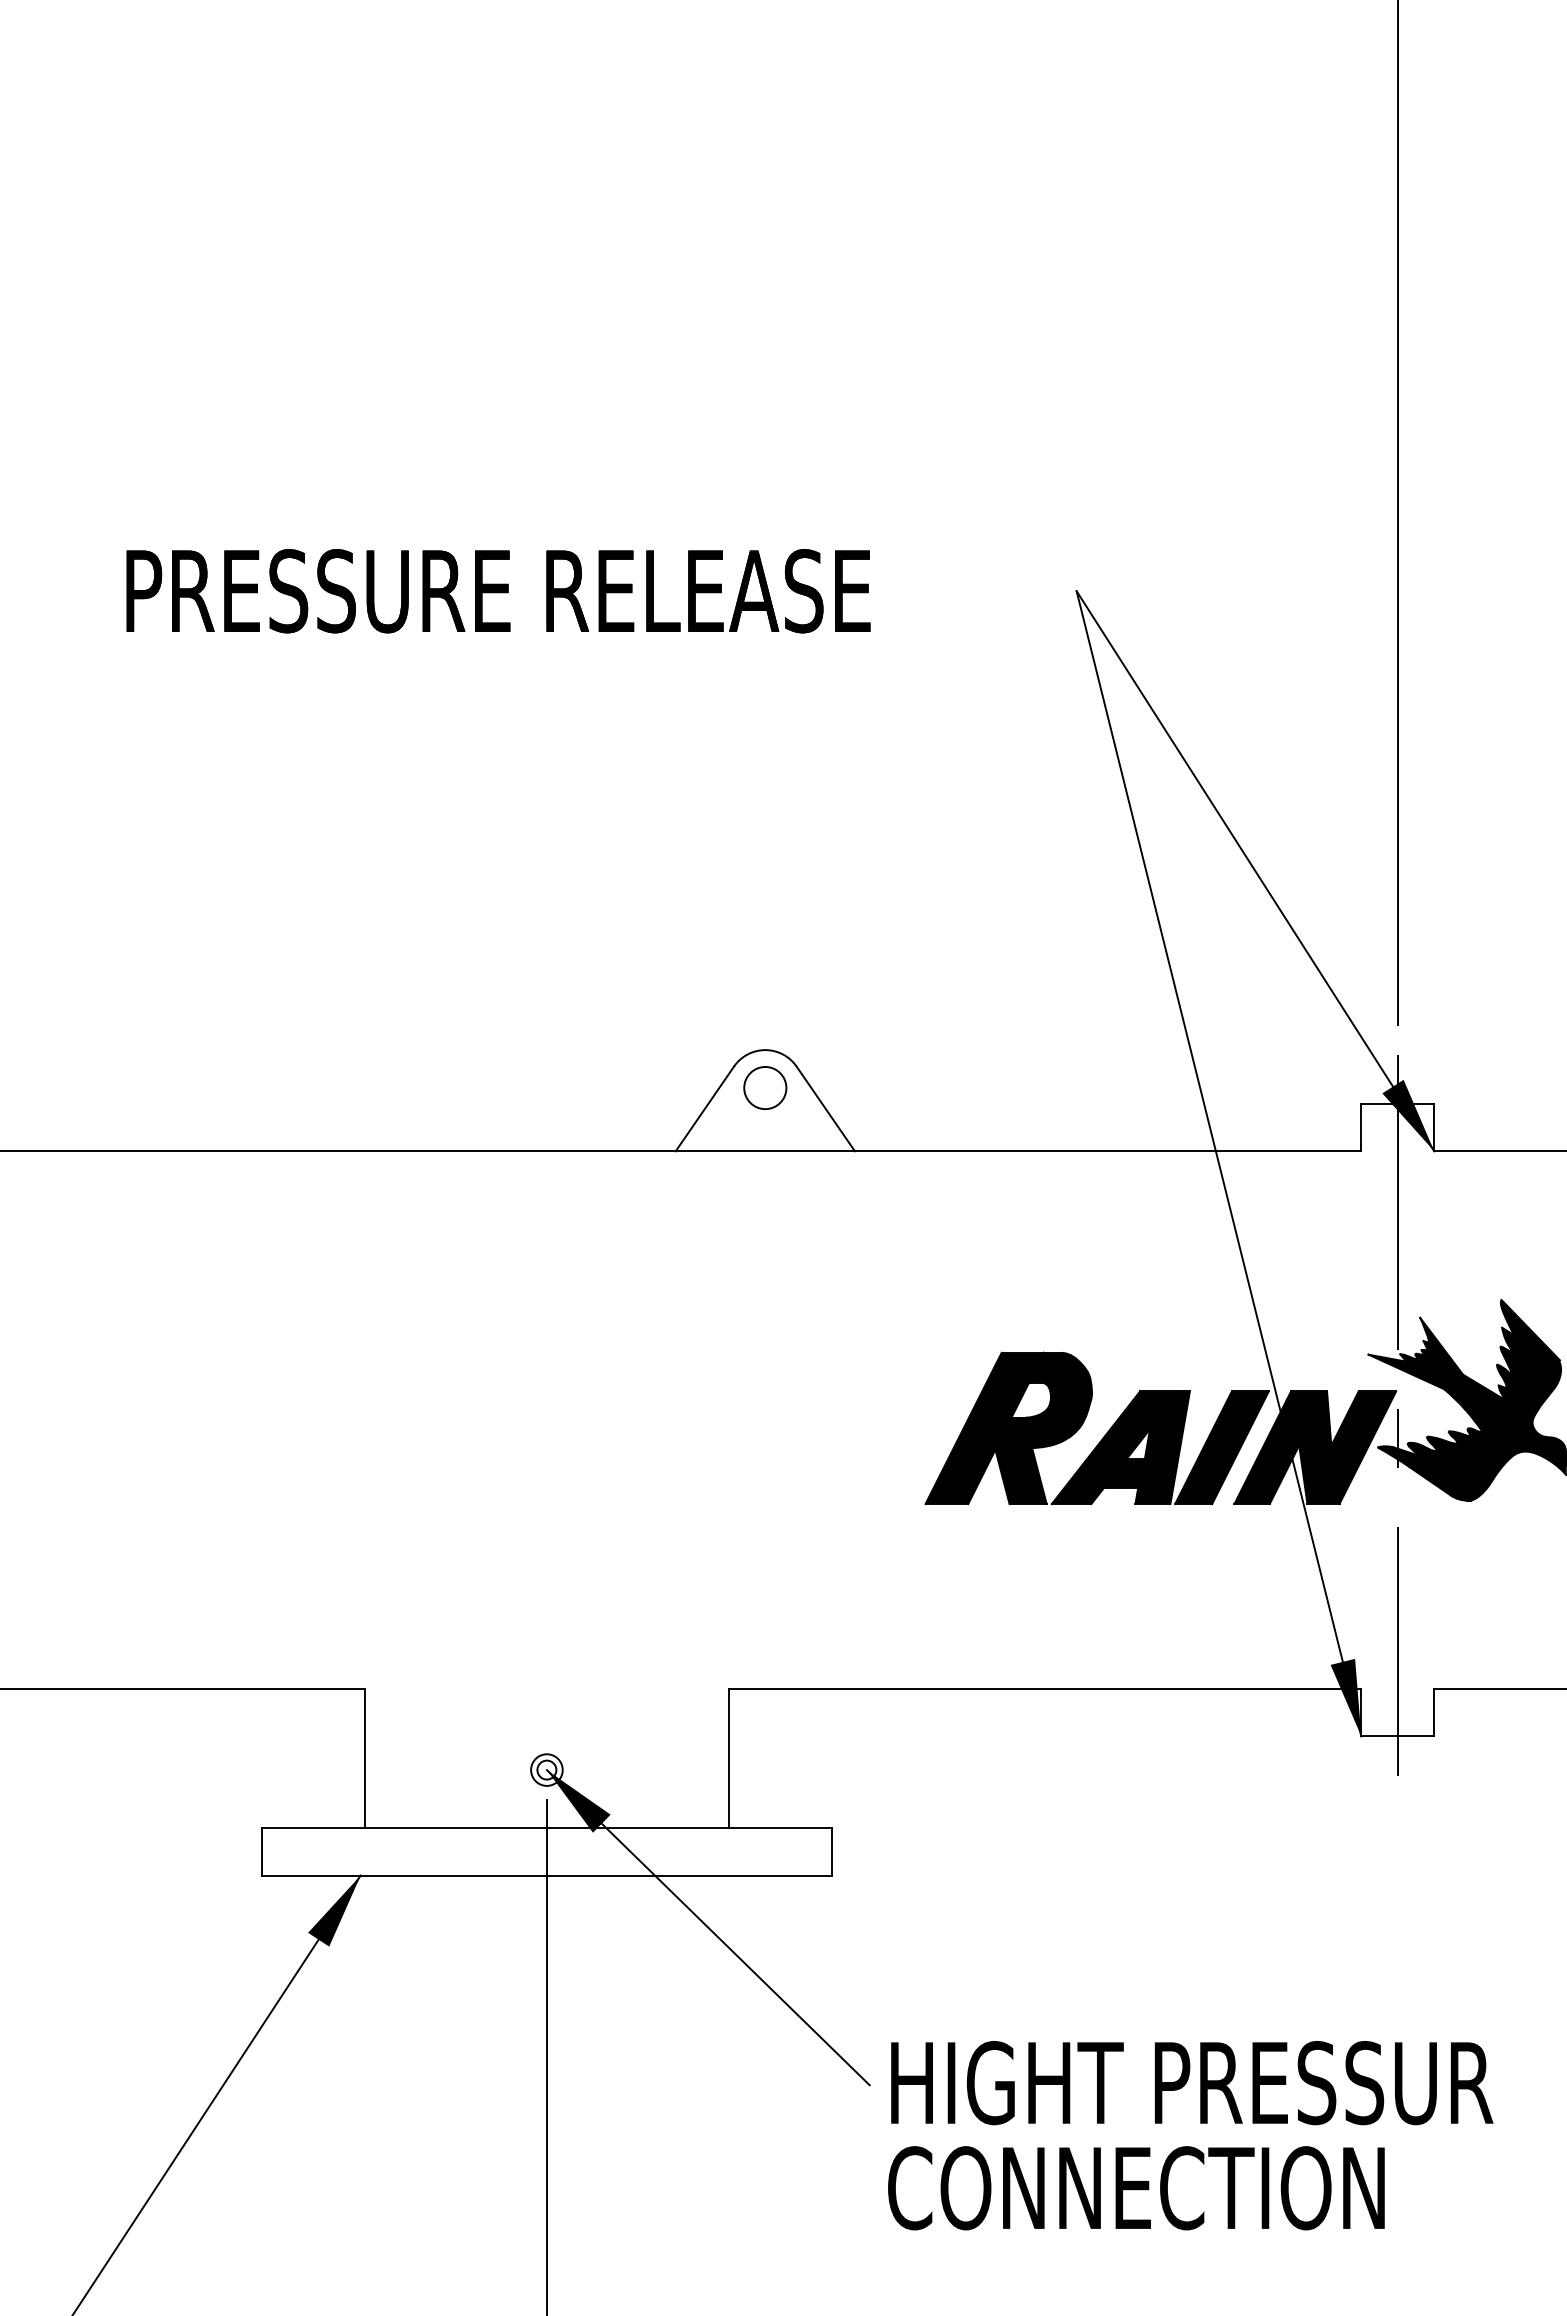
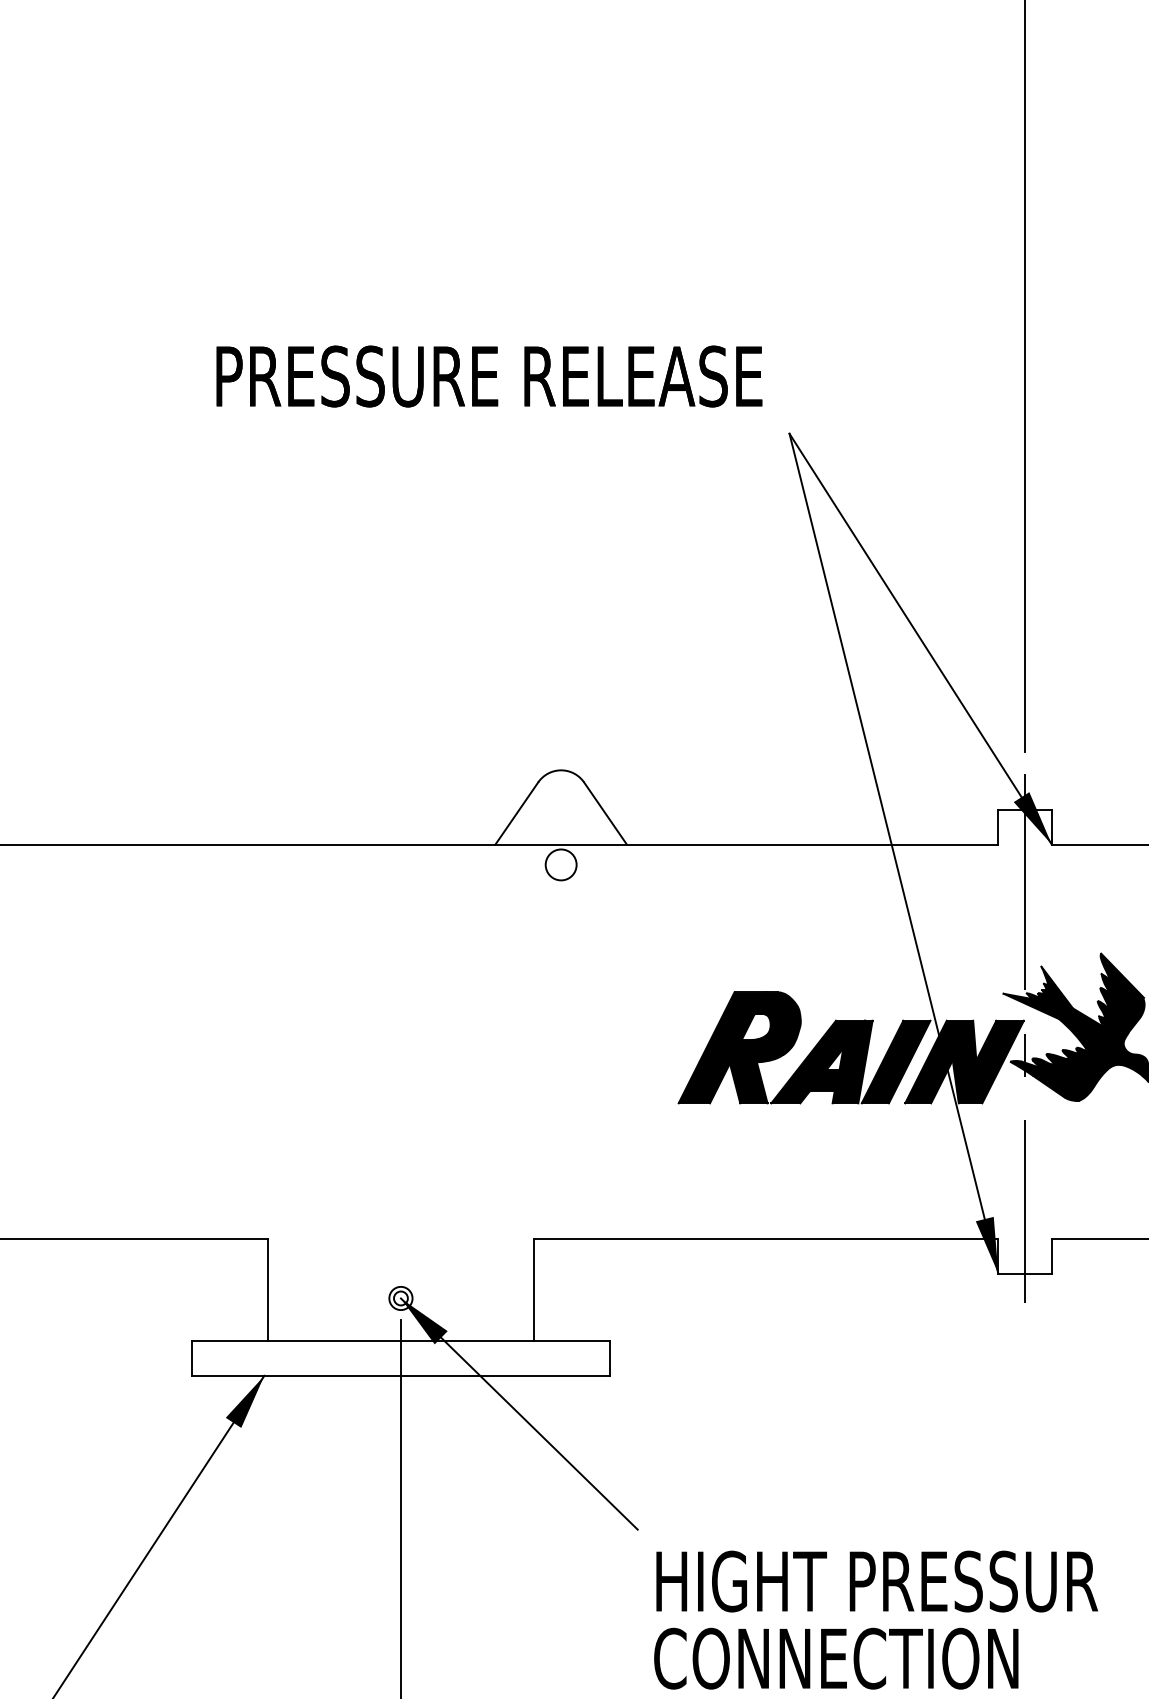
text: (498, 591) -> (489, 376), moved
circle: (765, 1087) -> (561, 864), moved
text: (1190, 2135) -> (875, 1620), moved

